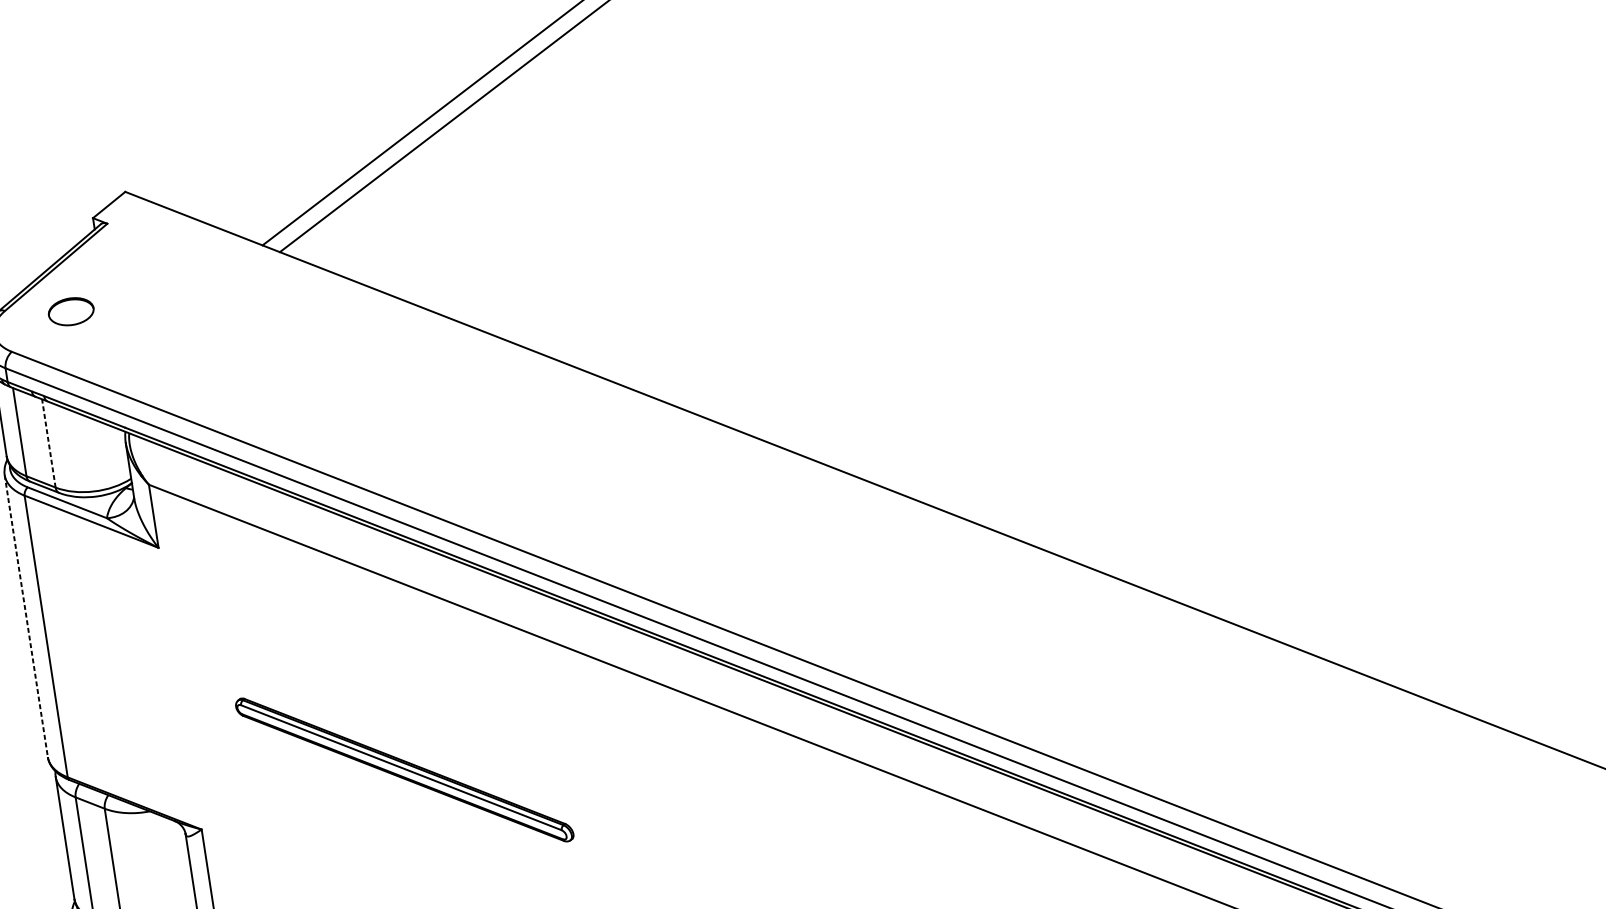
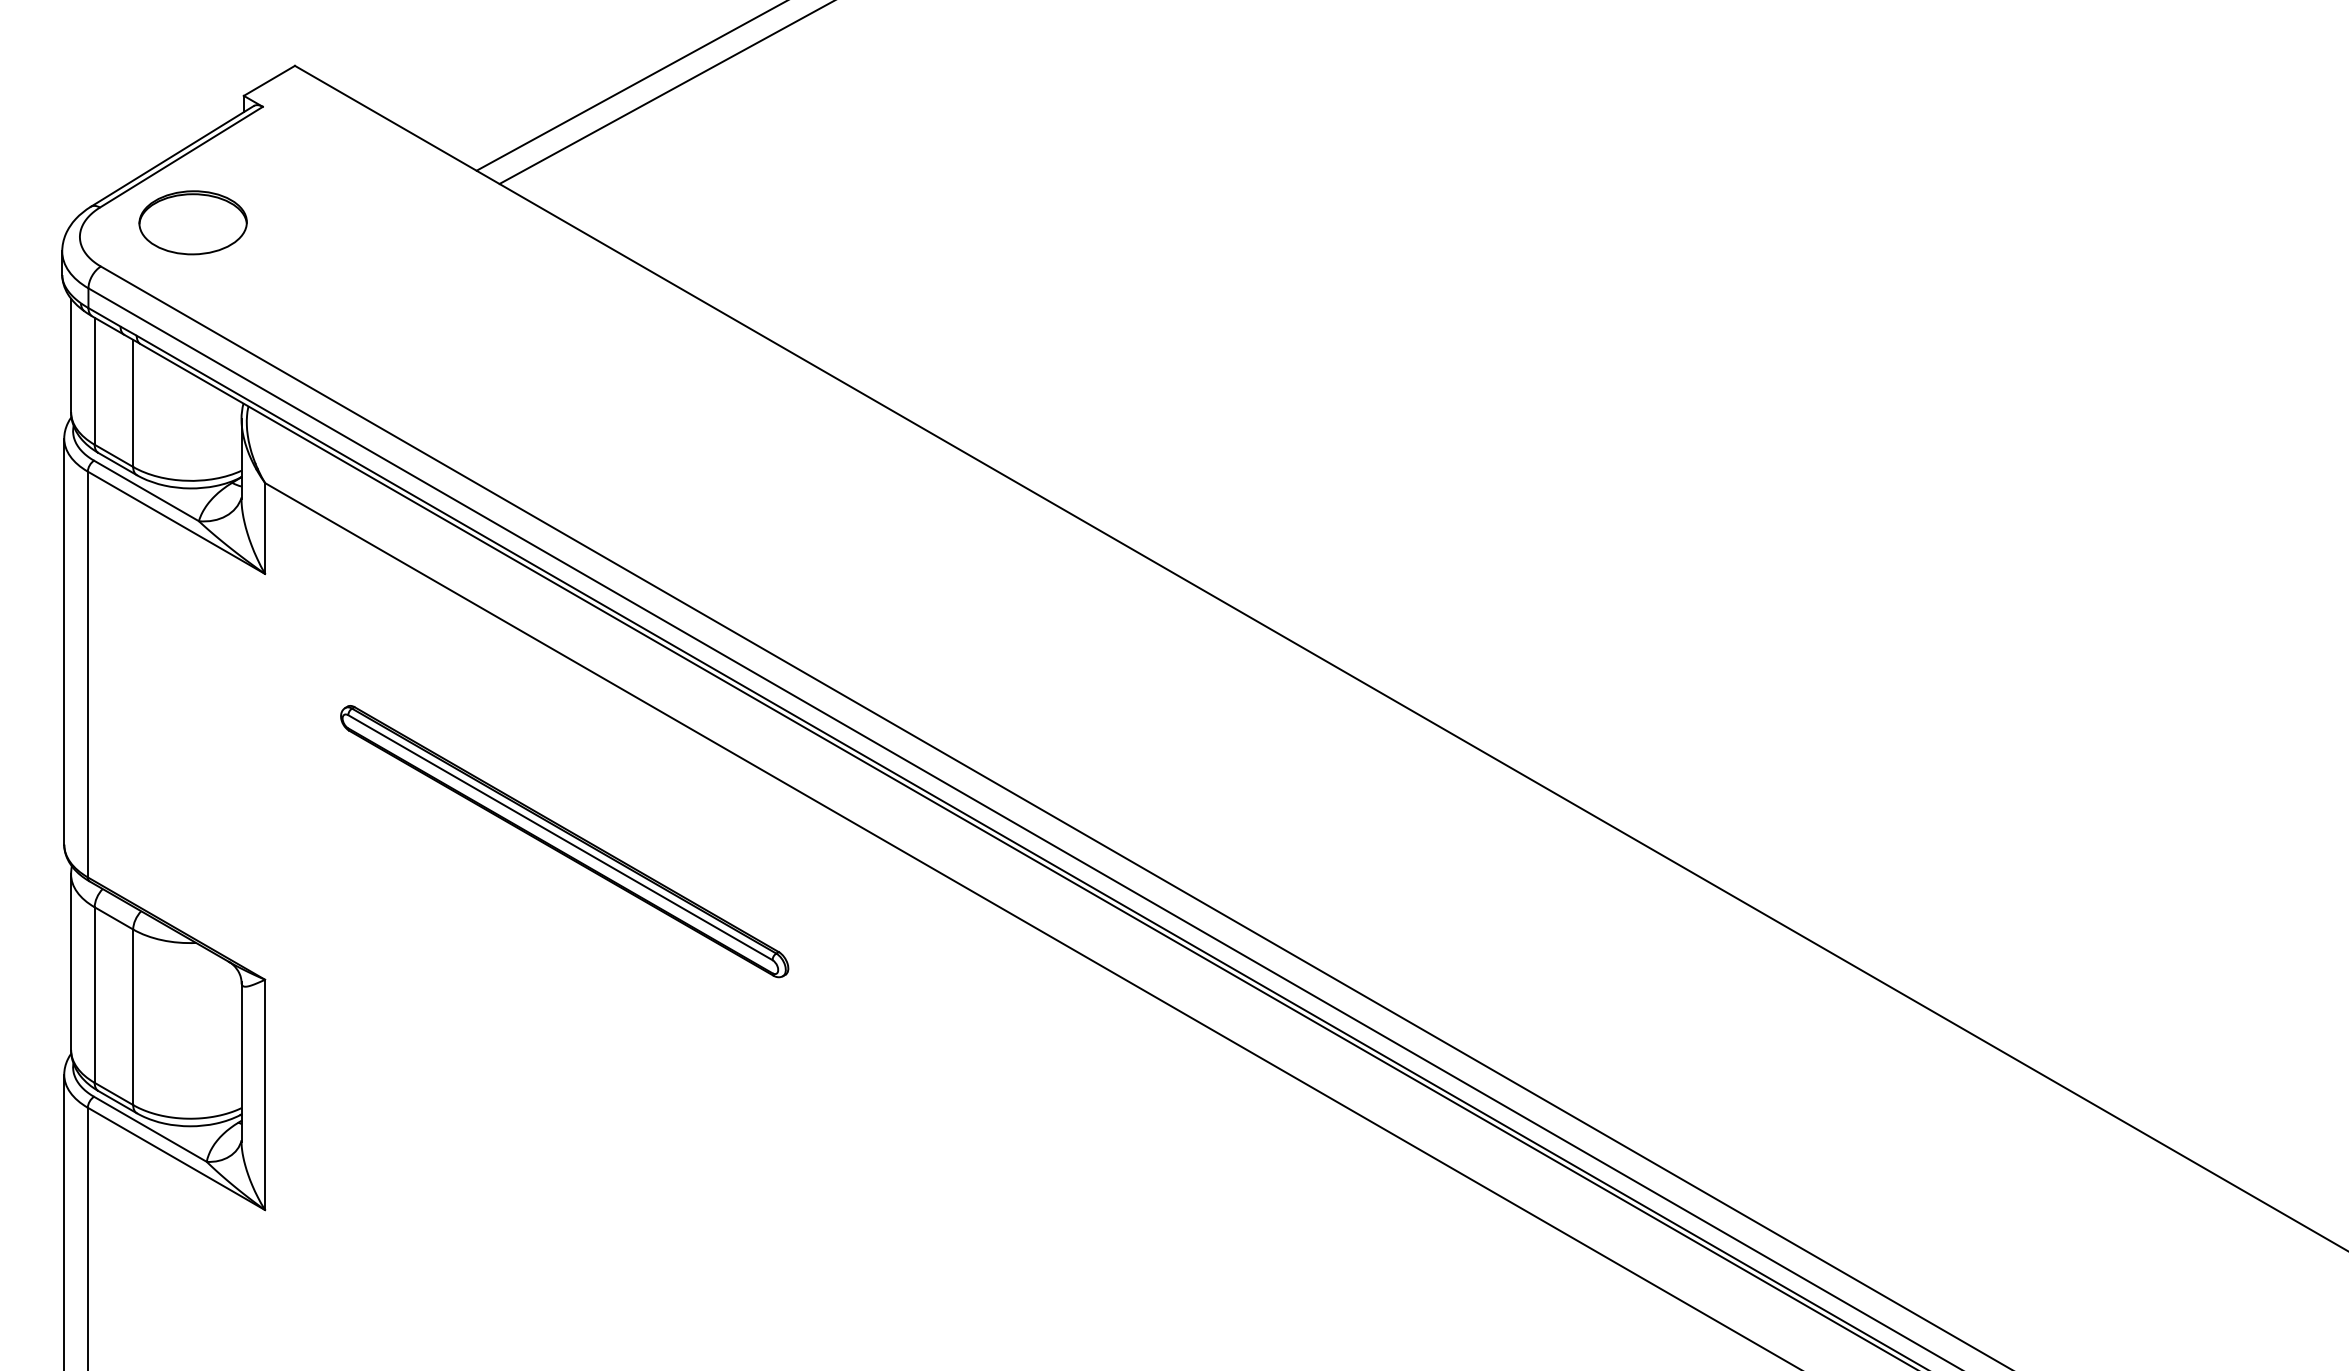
part: (70, 311) -> (192, 222), size x1.67
line: (49, 443) -> (133, 403), dashed -> solid
line: (26, 616) -> (64, 642), dashed -> solid
part: (404, 769) -> (564, 841), moved

